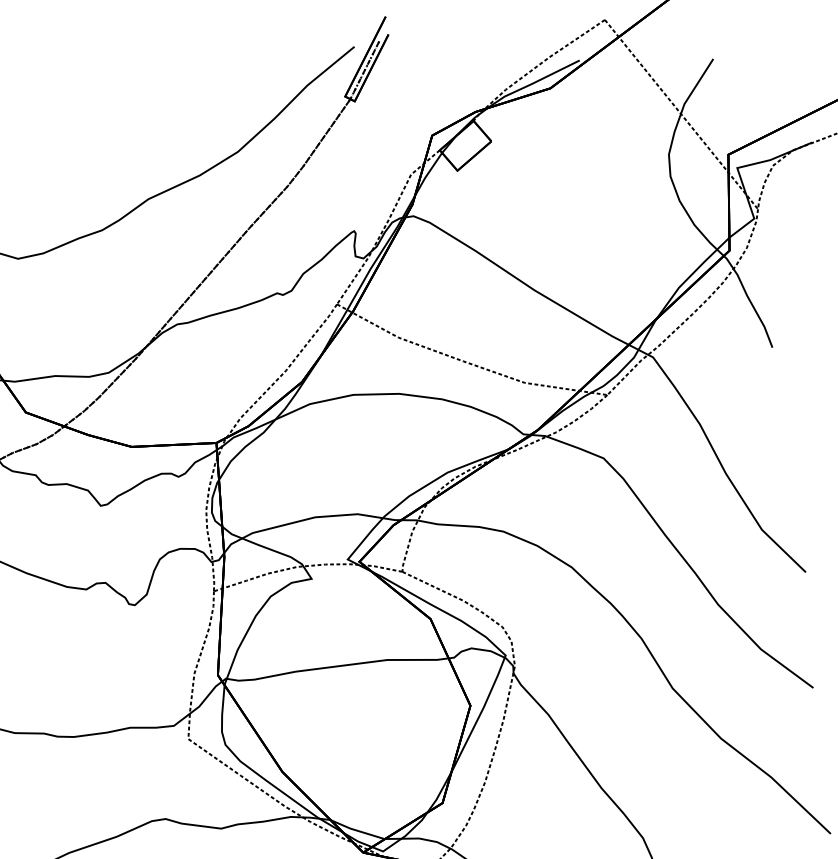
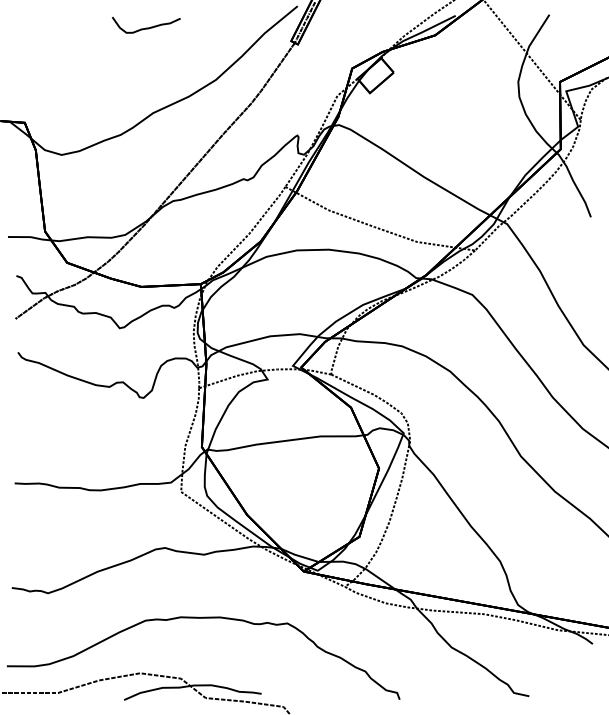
curve: (137, 77) -> (145, 27), added

